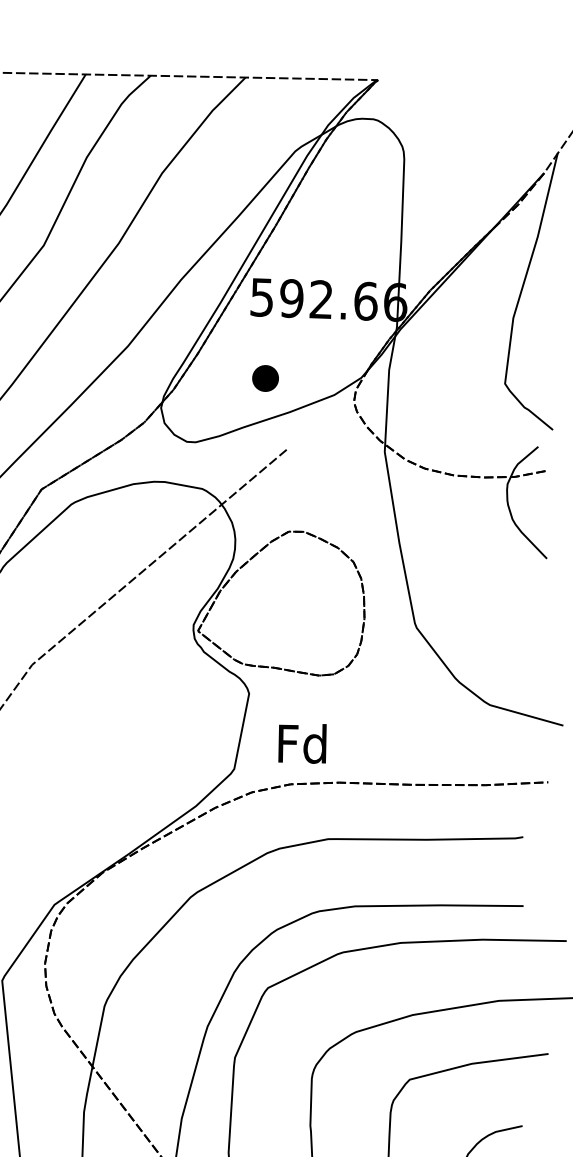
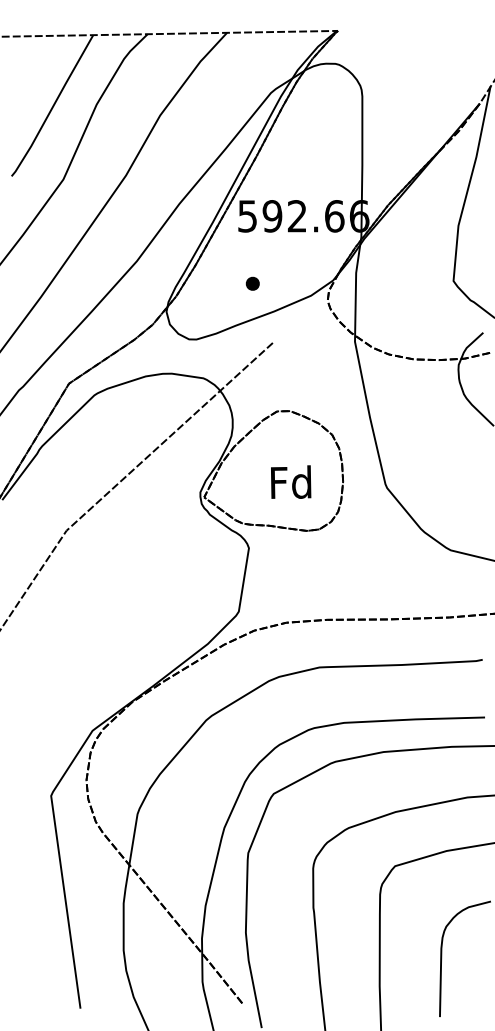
part: (264, 377) -> (252, 283), size x0.62
text: (303, 742) -> (291, 481), moved

